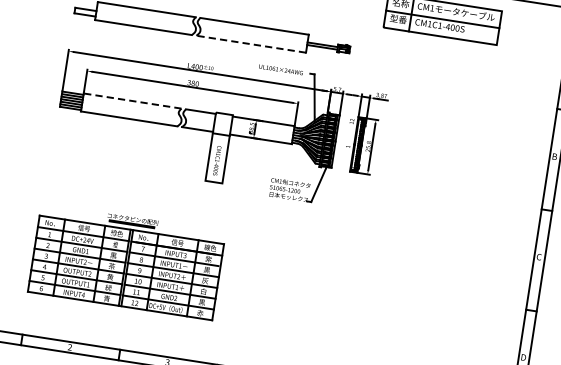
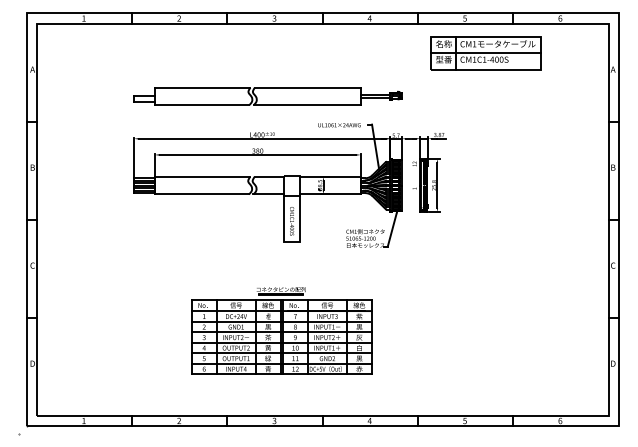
line: (251, 44) -> (307, 105), dashed -> solid
line: (132, 100) -> (202, 176), dashed -> solid
part: (126, 261) -> (281, 330), moved

